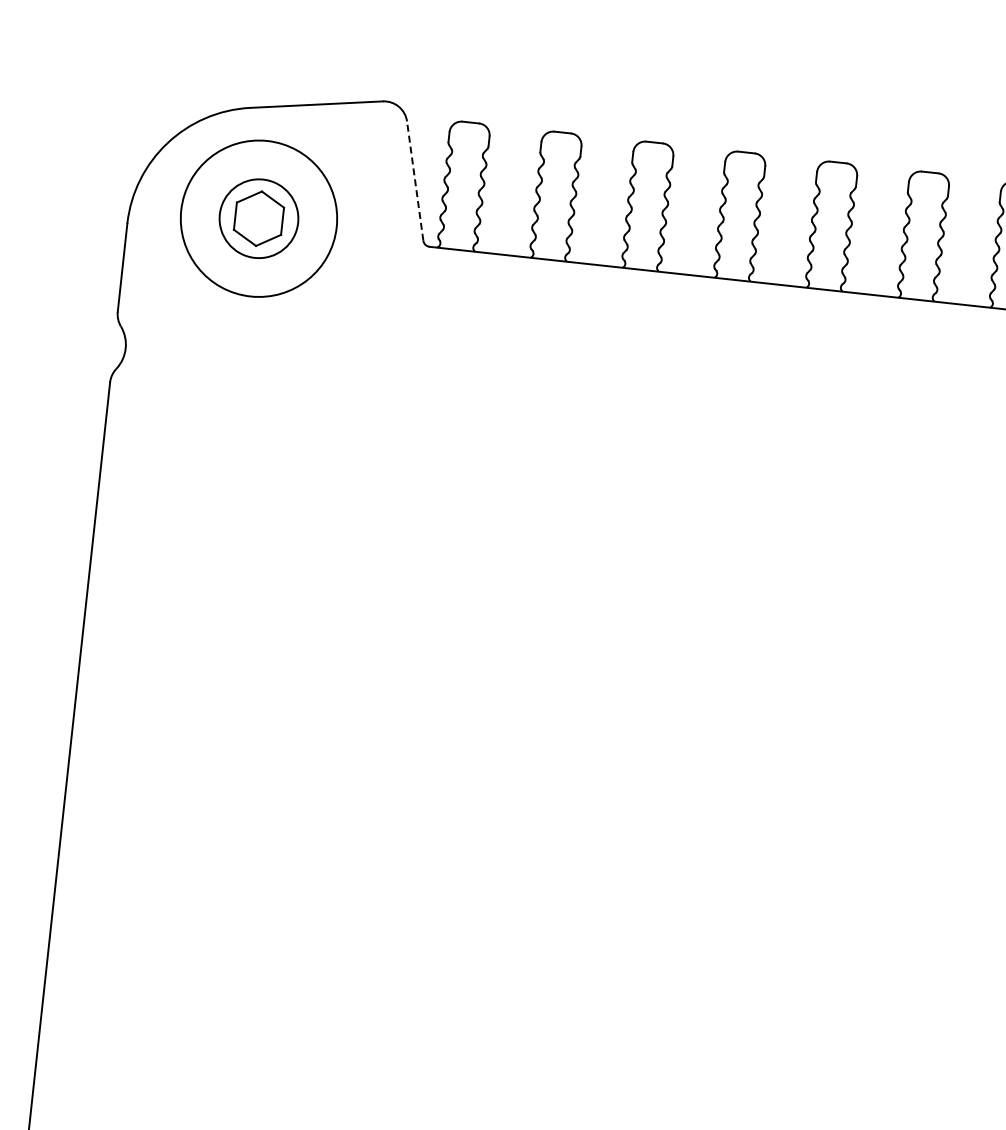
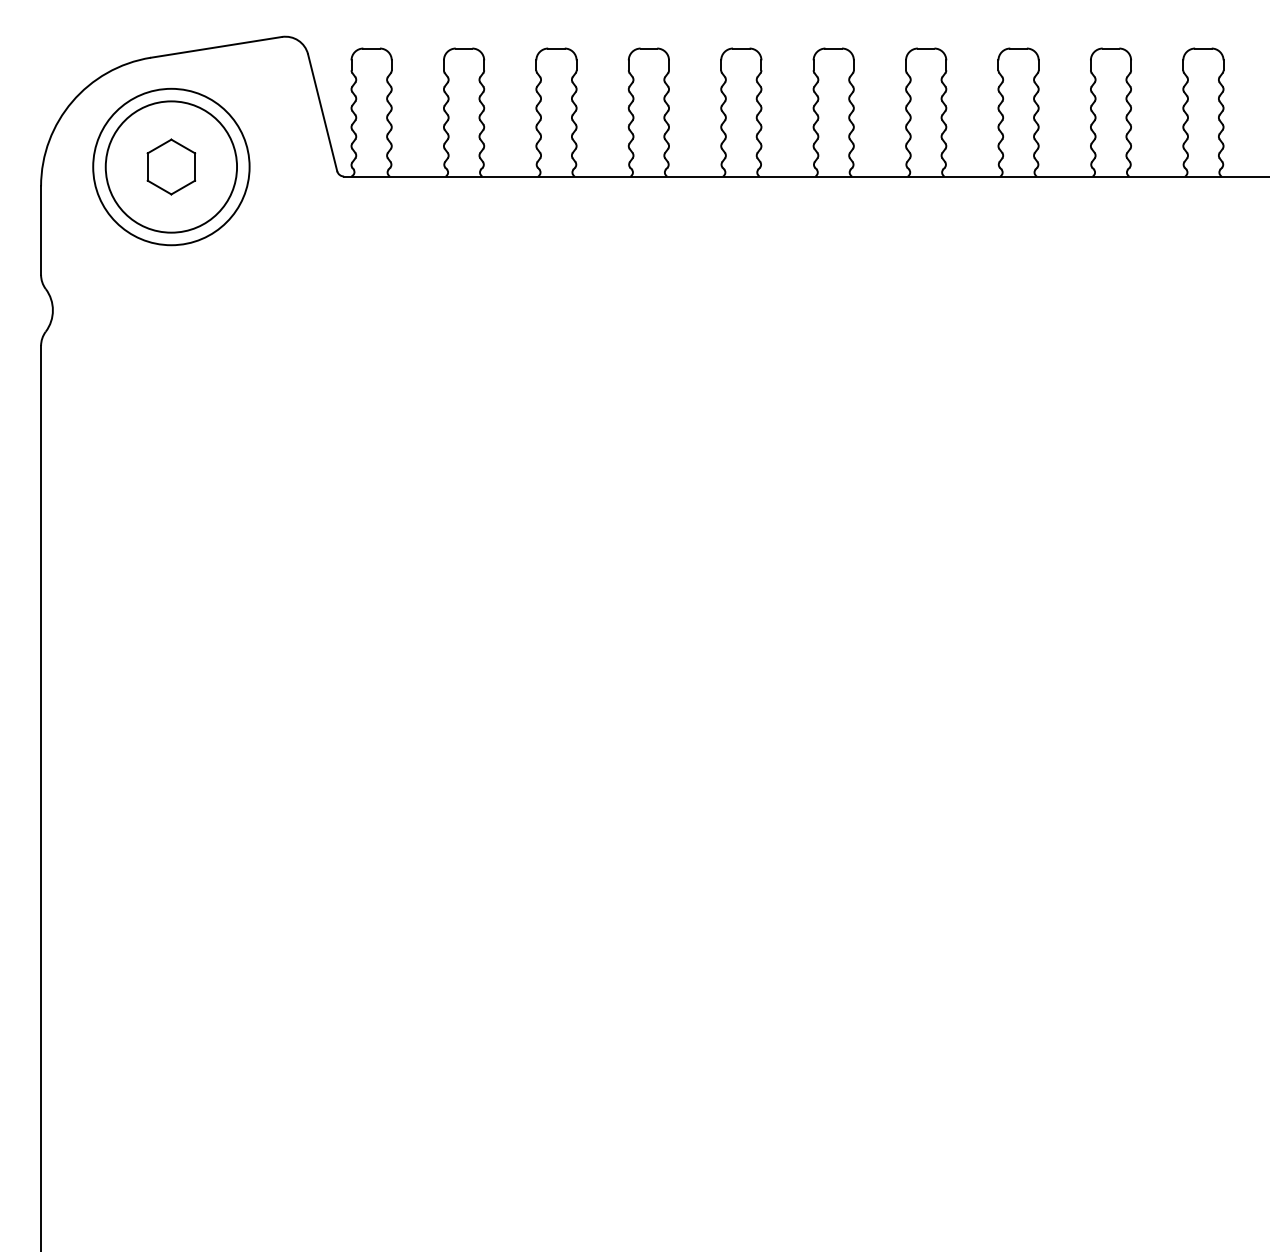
line: (415, 180) -> (322, 112), dashed -> solid
circle: (259, 218) -> (171, 166), size x1.67

